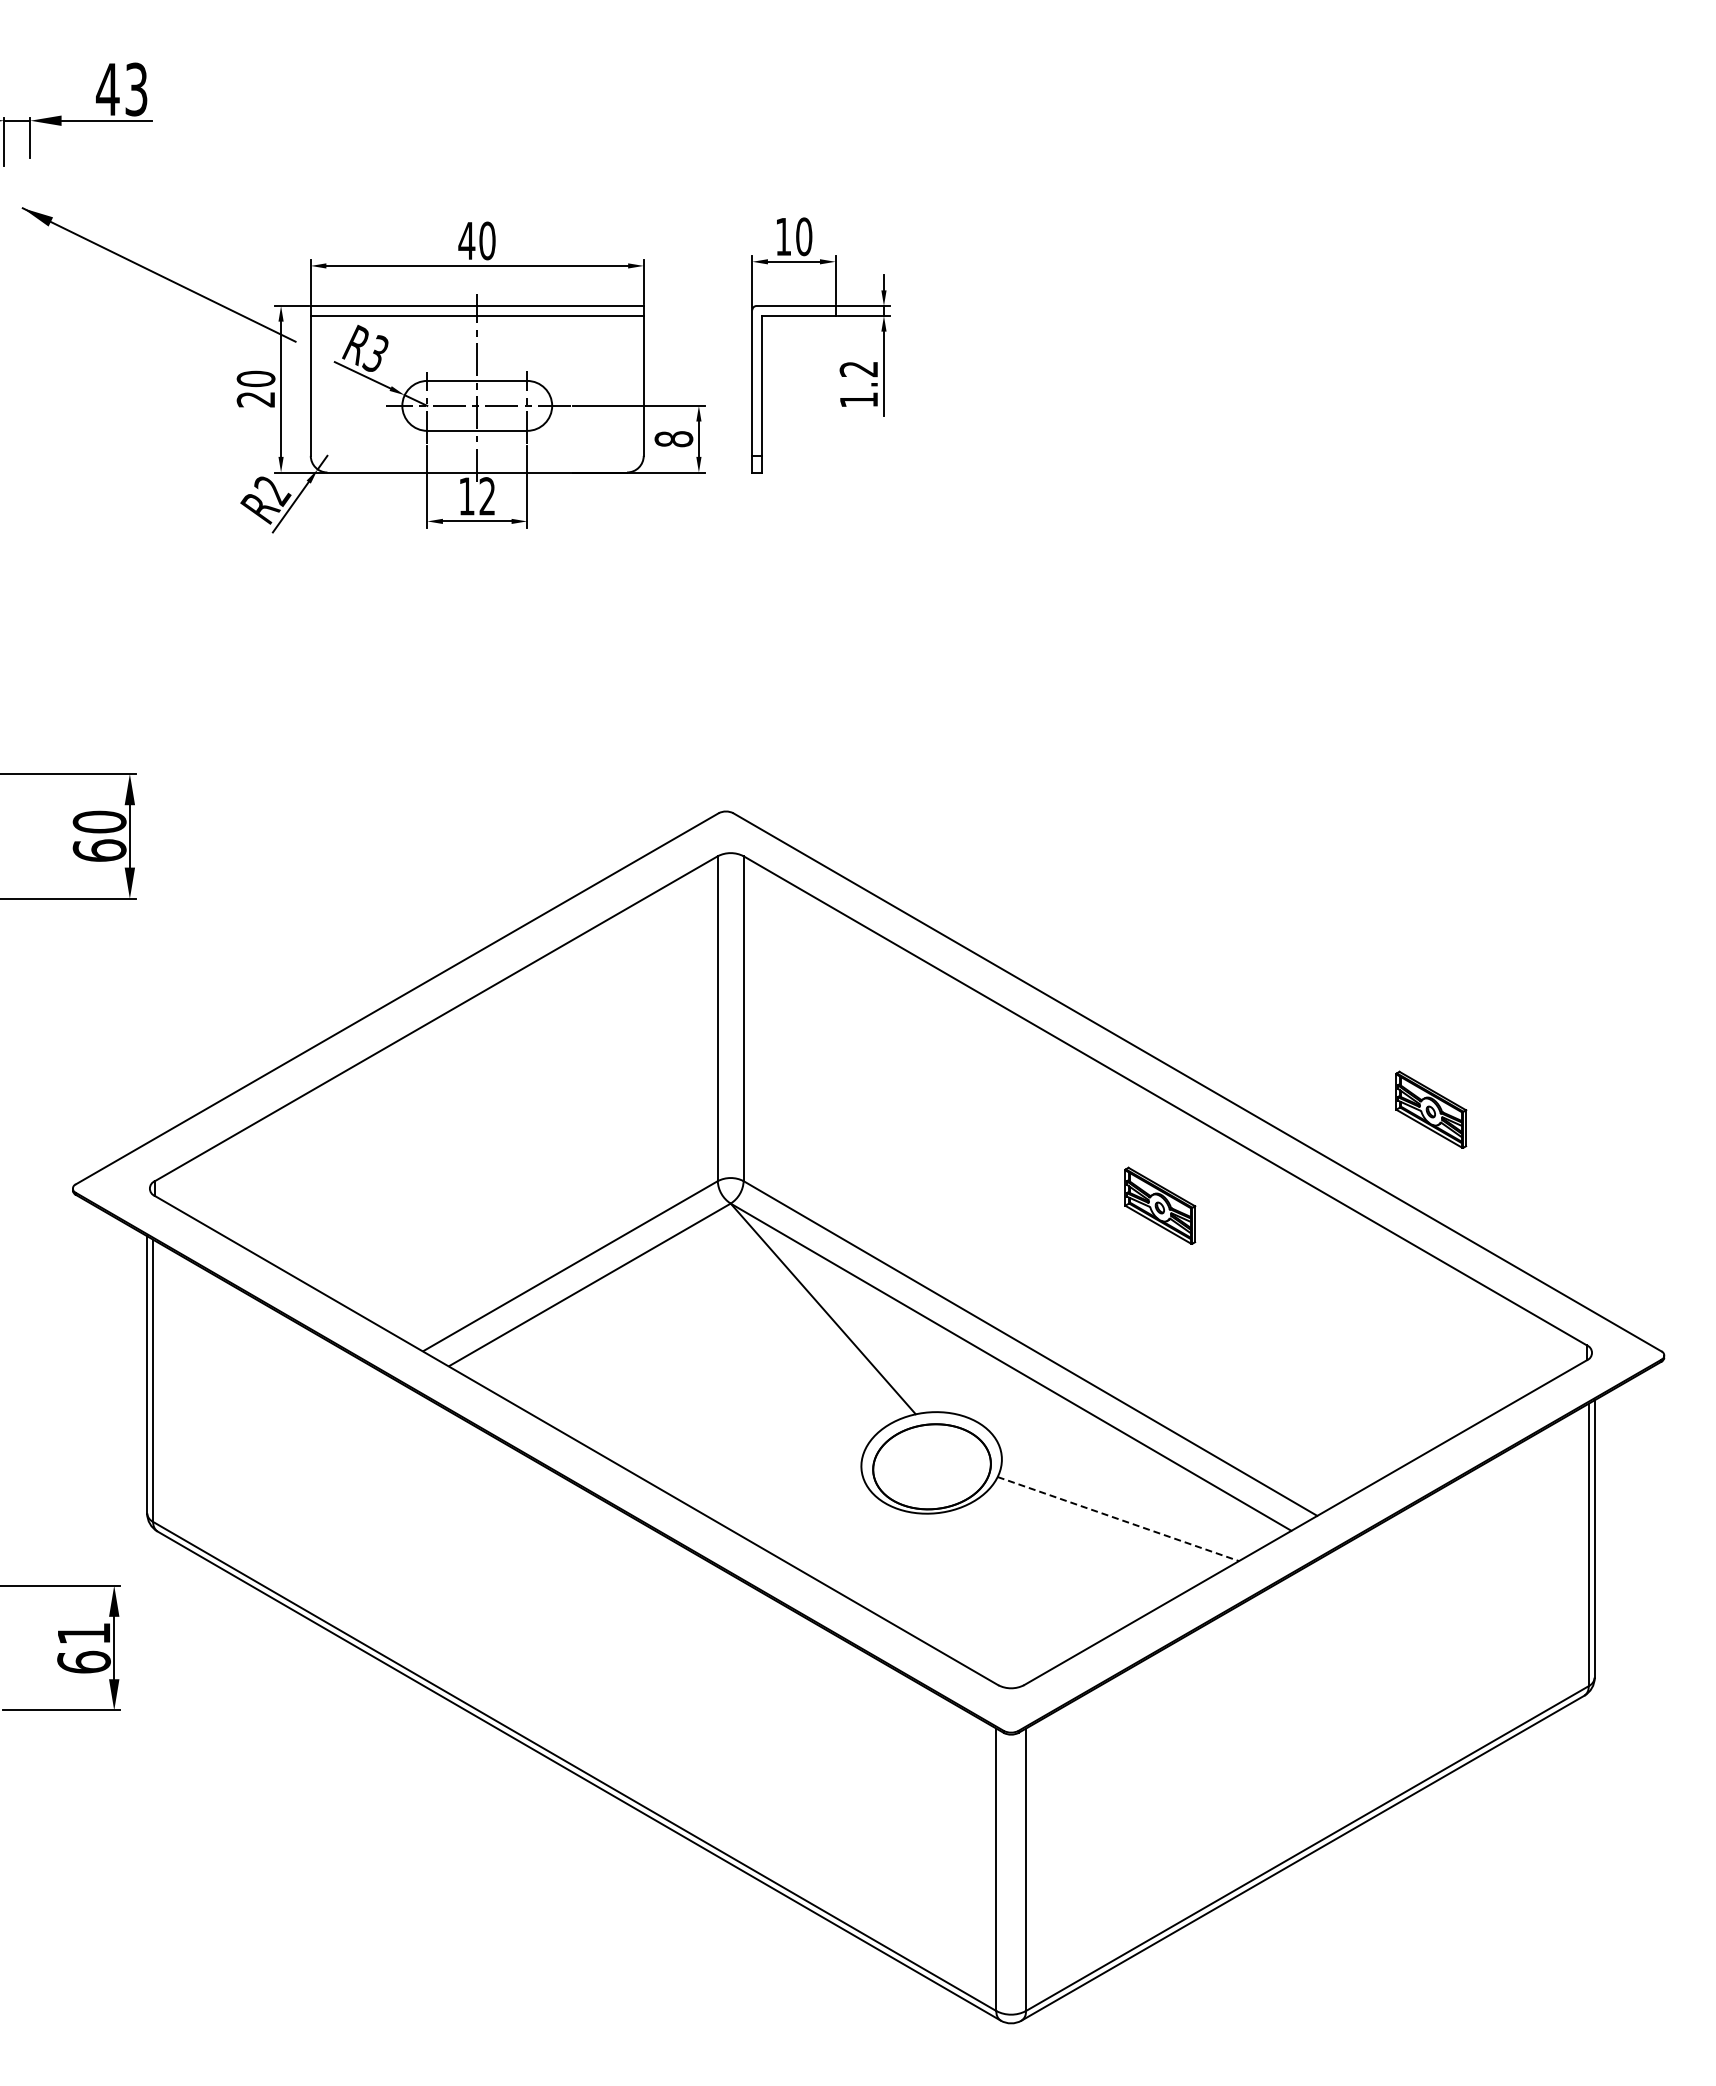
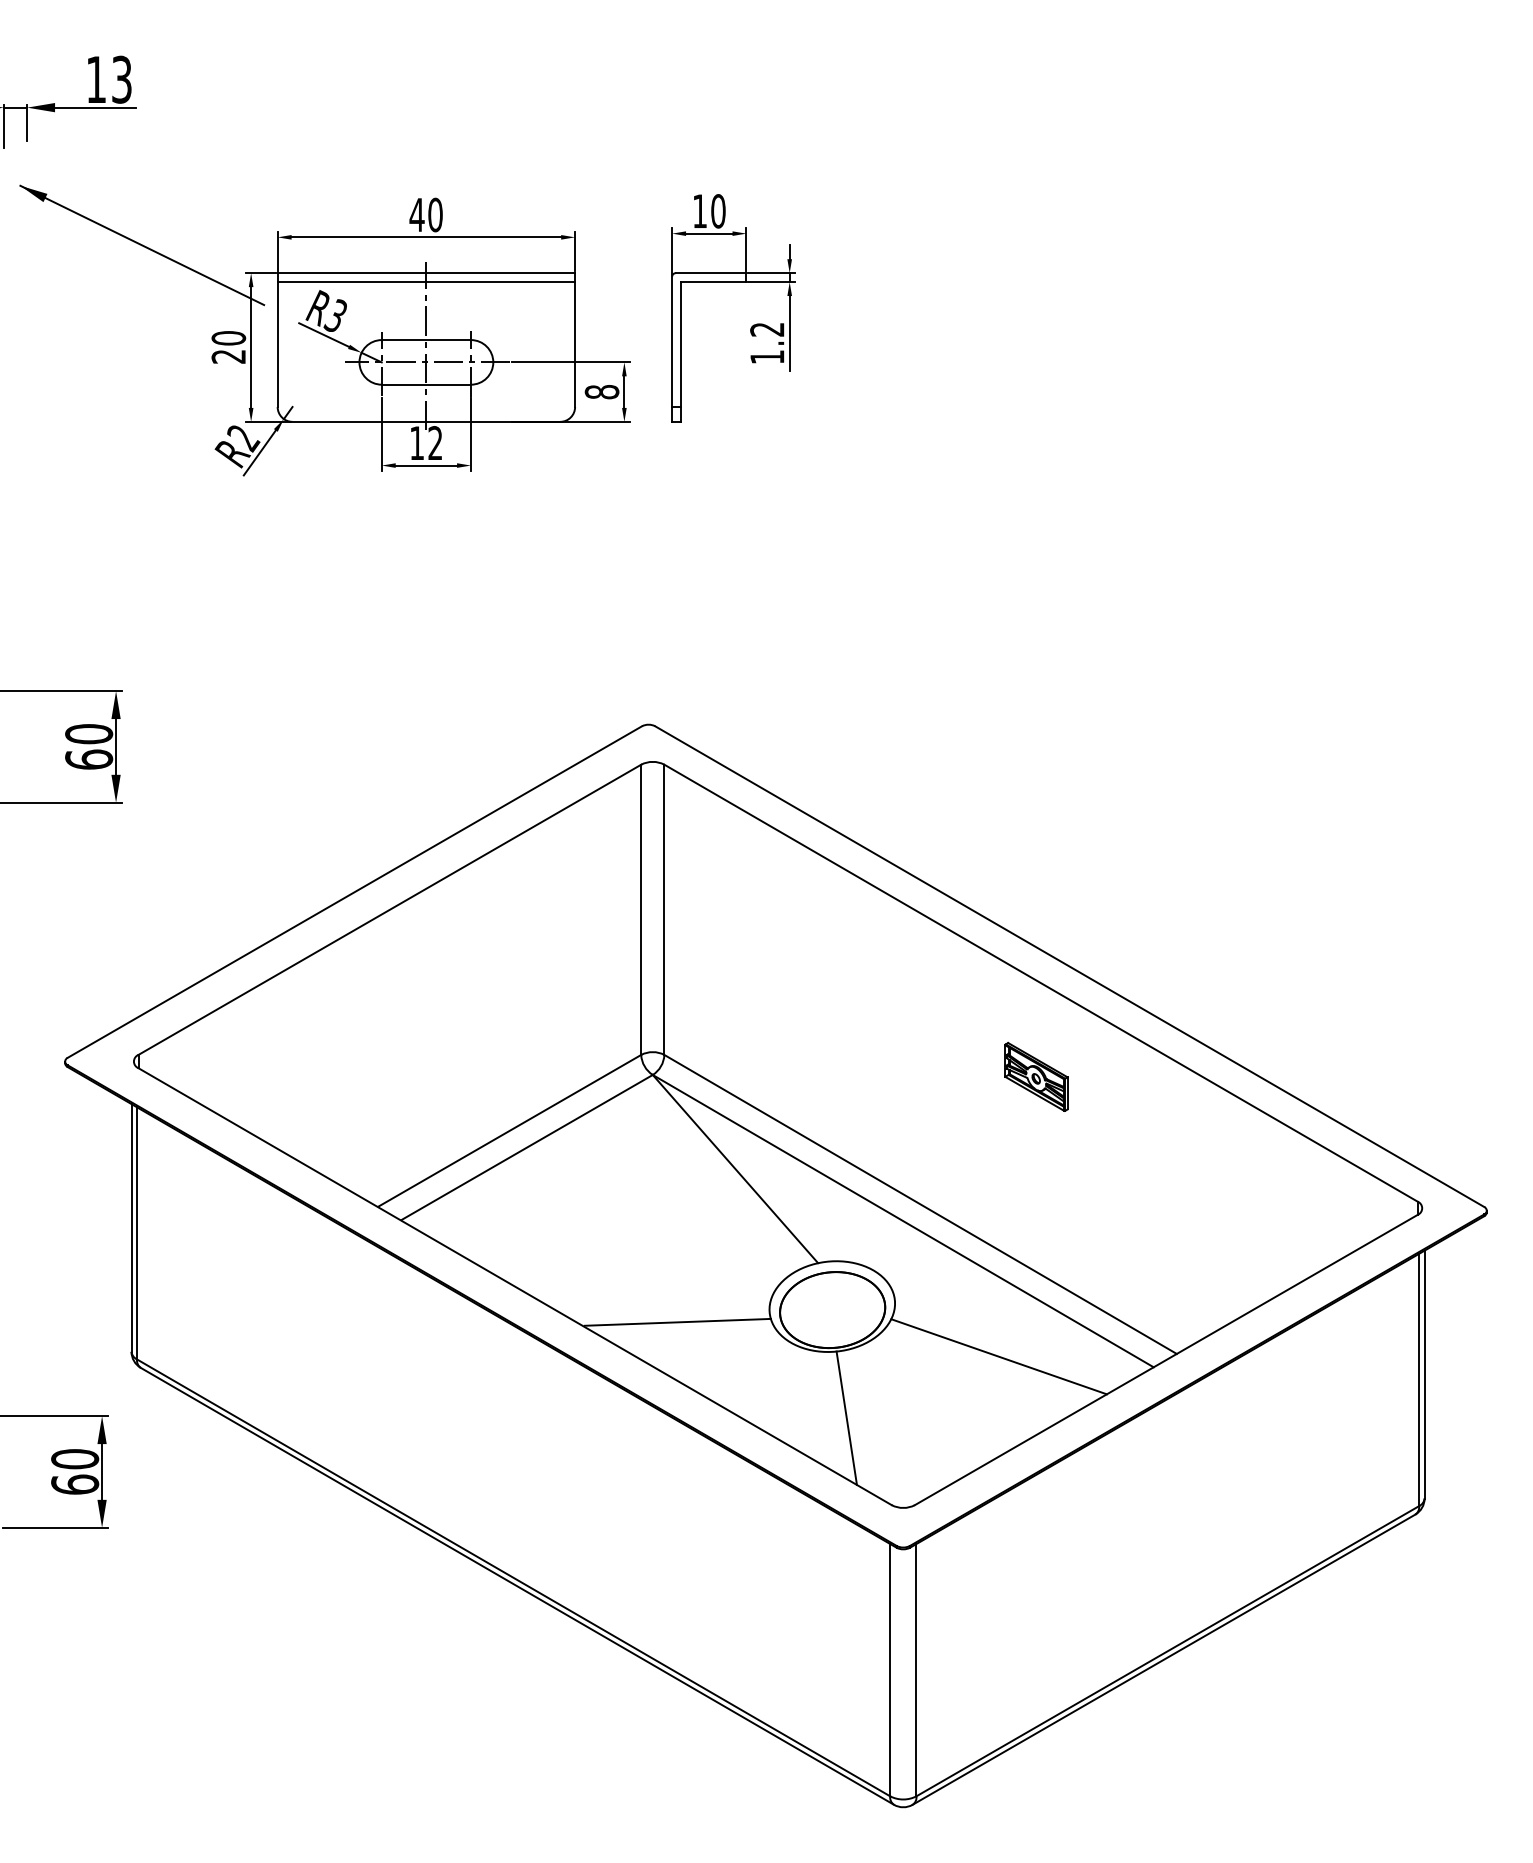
text: (107, 89) -> (96, 79), 43 -> 13
part: (1431, 1109) -> (1278, 990), removed
line: (758, 1480) -> (677, 1322), added
line: (1118, 1519) -> (999, 1357), dashed -> solid
line: (947, 1587) -> (846, 1417), added
text: (83, 1633) -> (74, 1458), 61 -> 60

